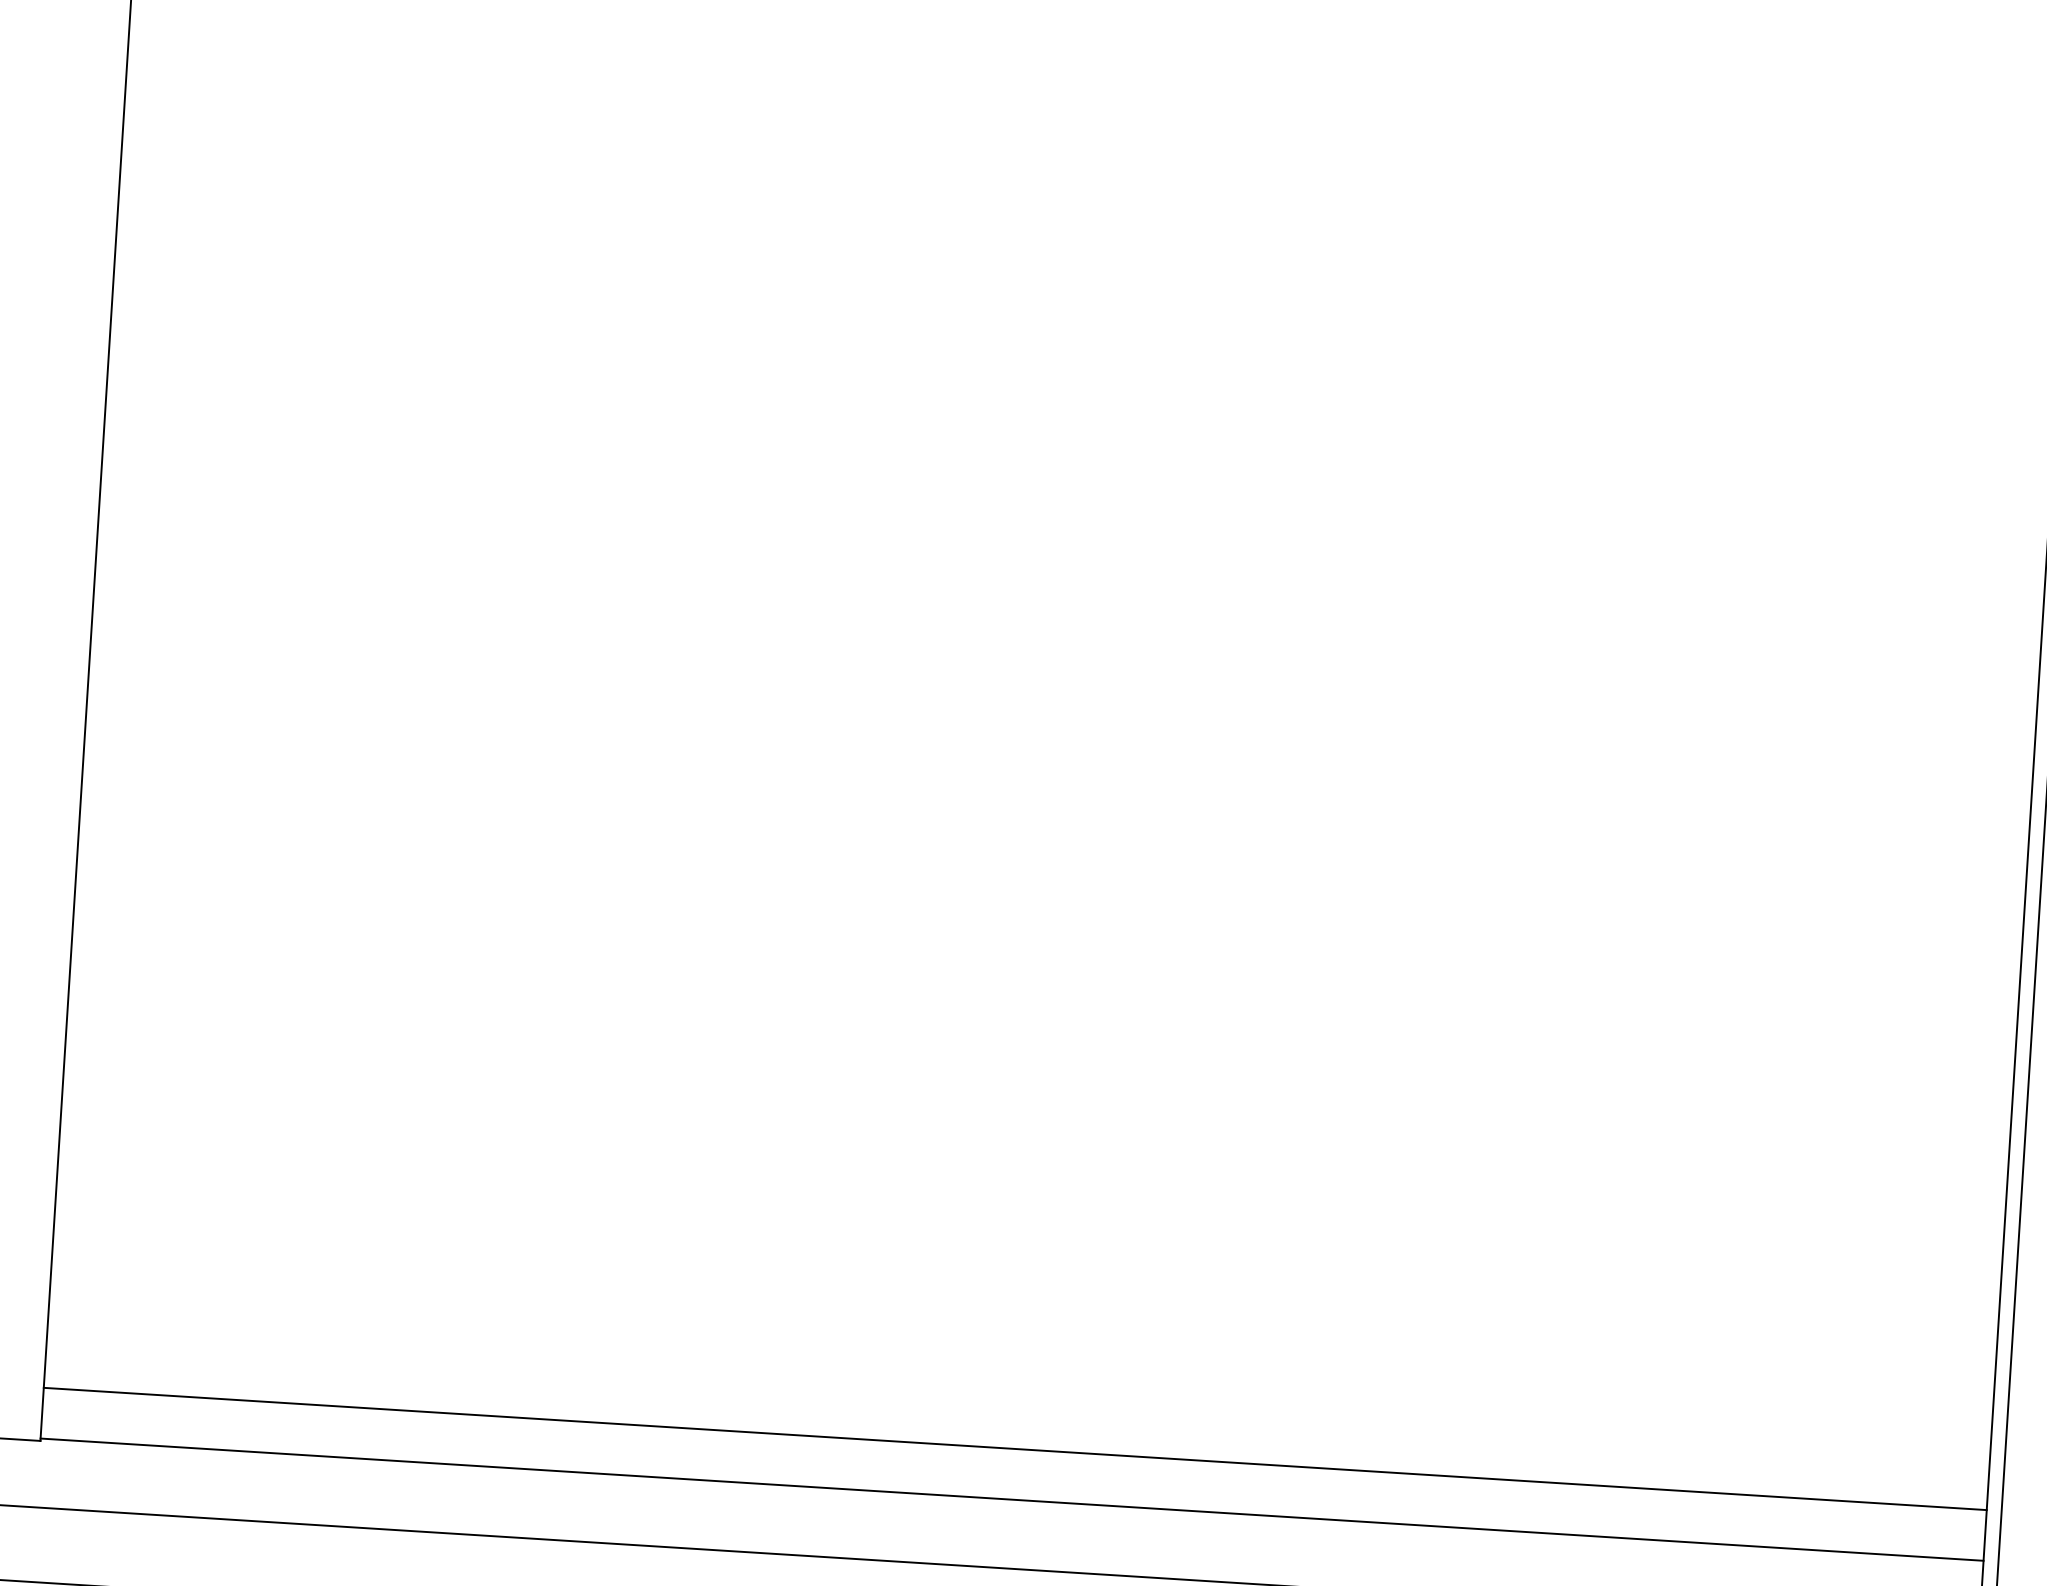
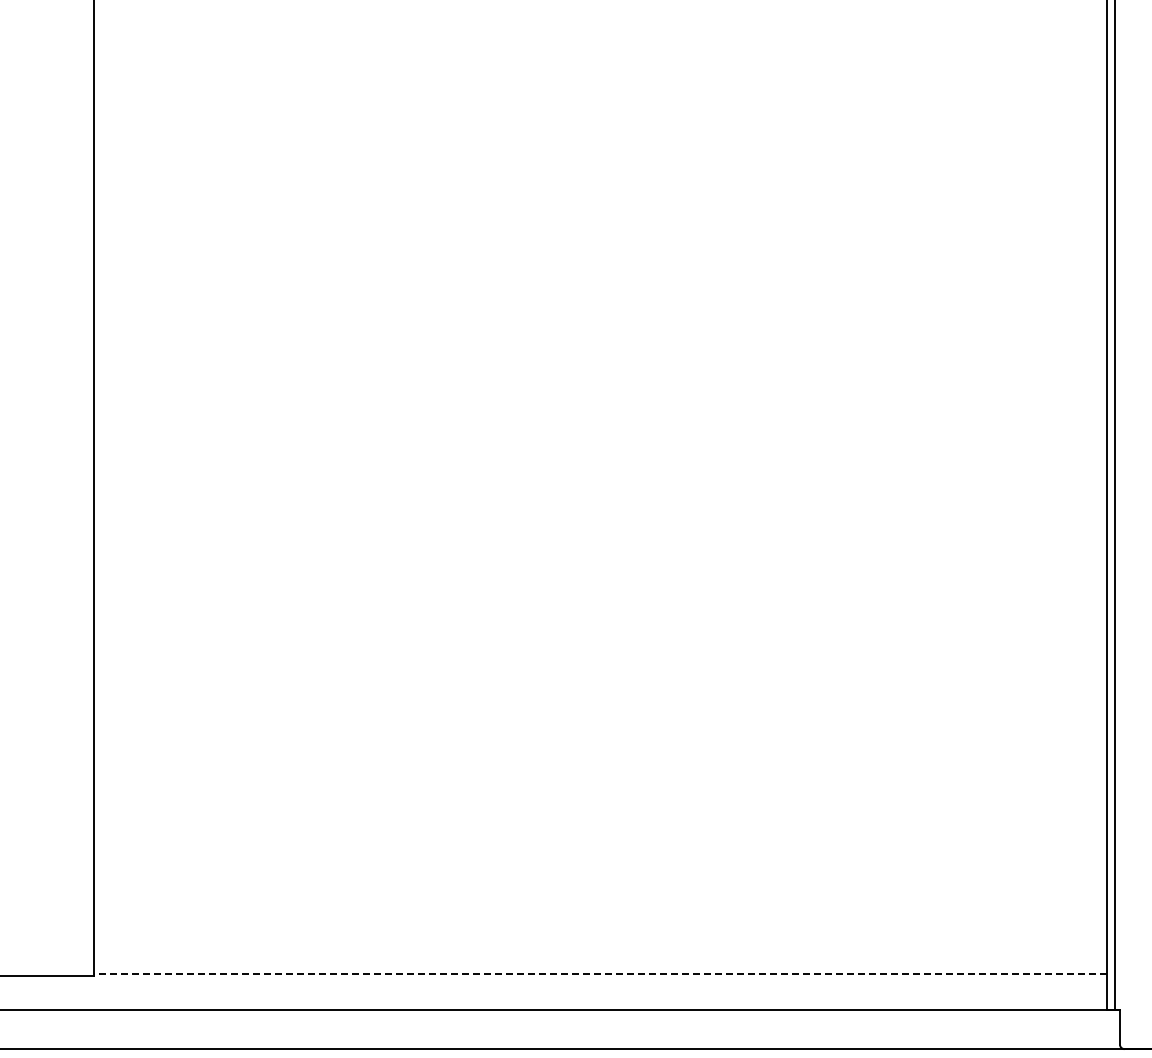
line: (1015, 1448) -> (600, 947), removed
line: (1012, 1500) -> (600, 974), solid -> dashed

